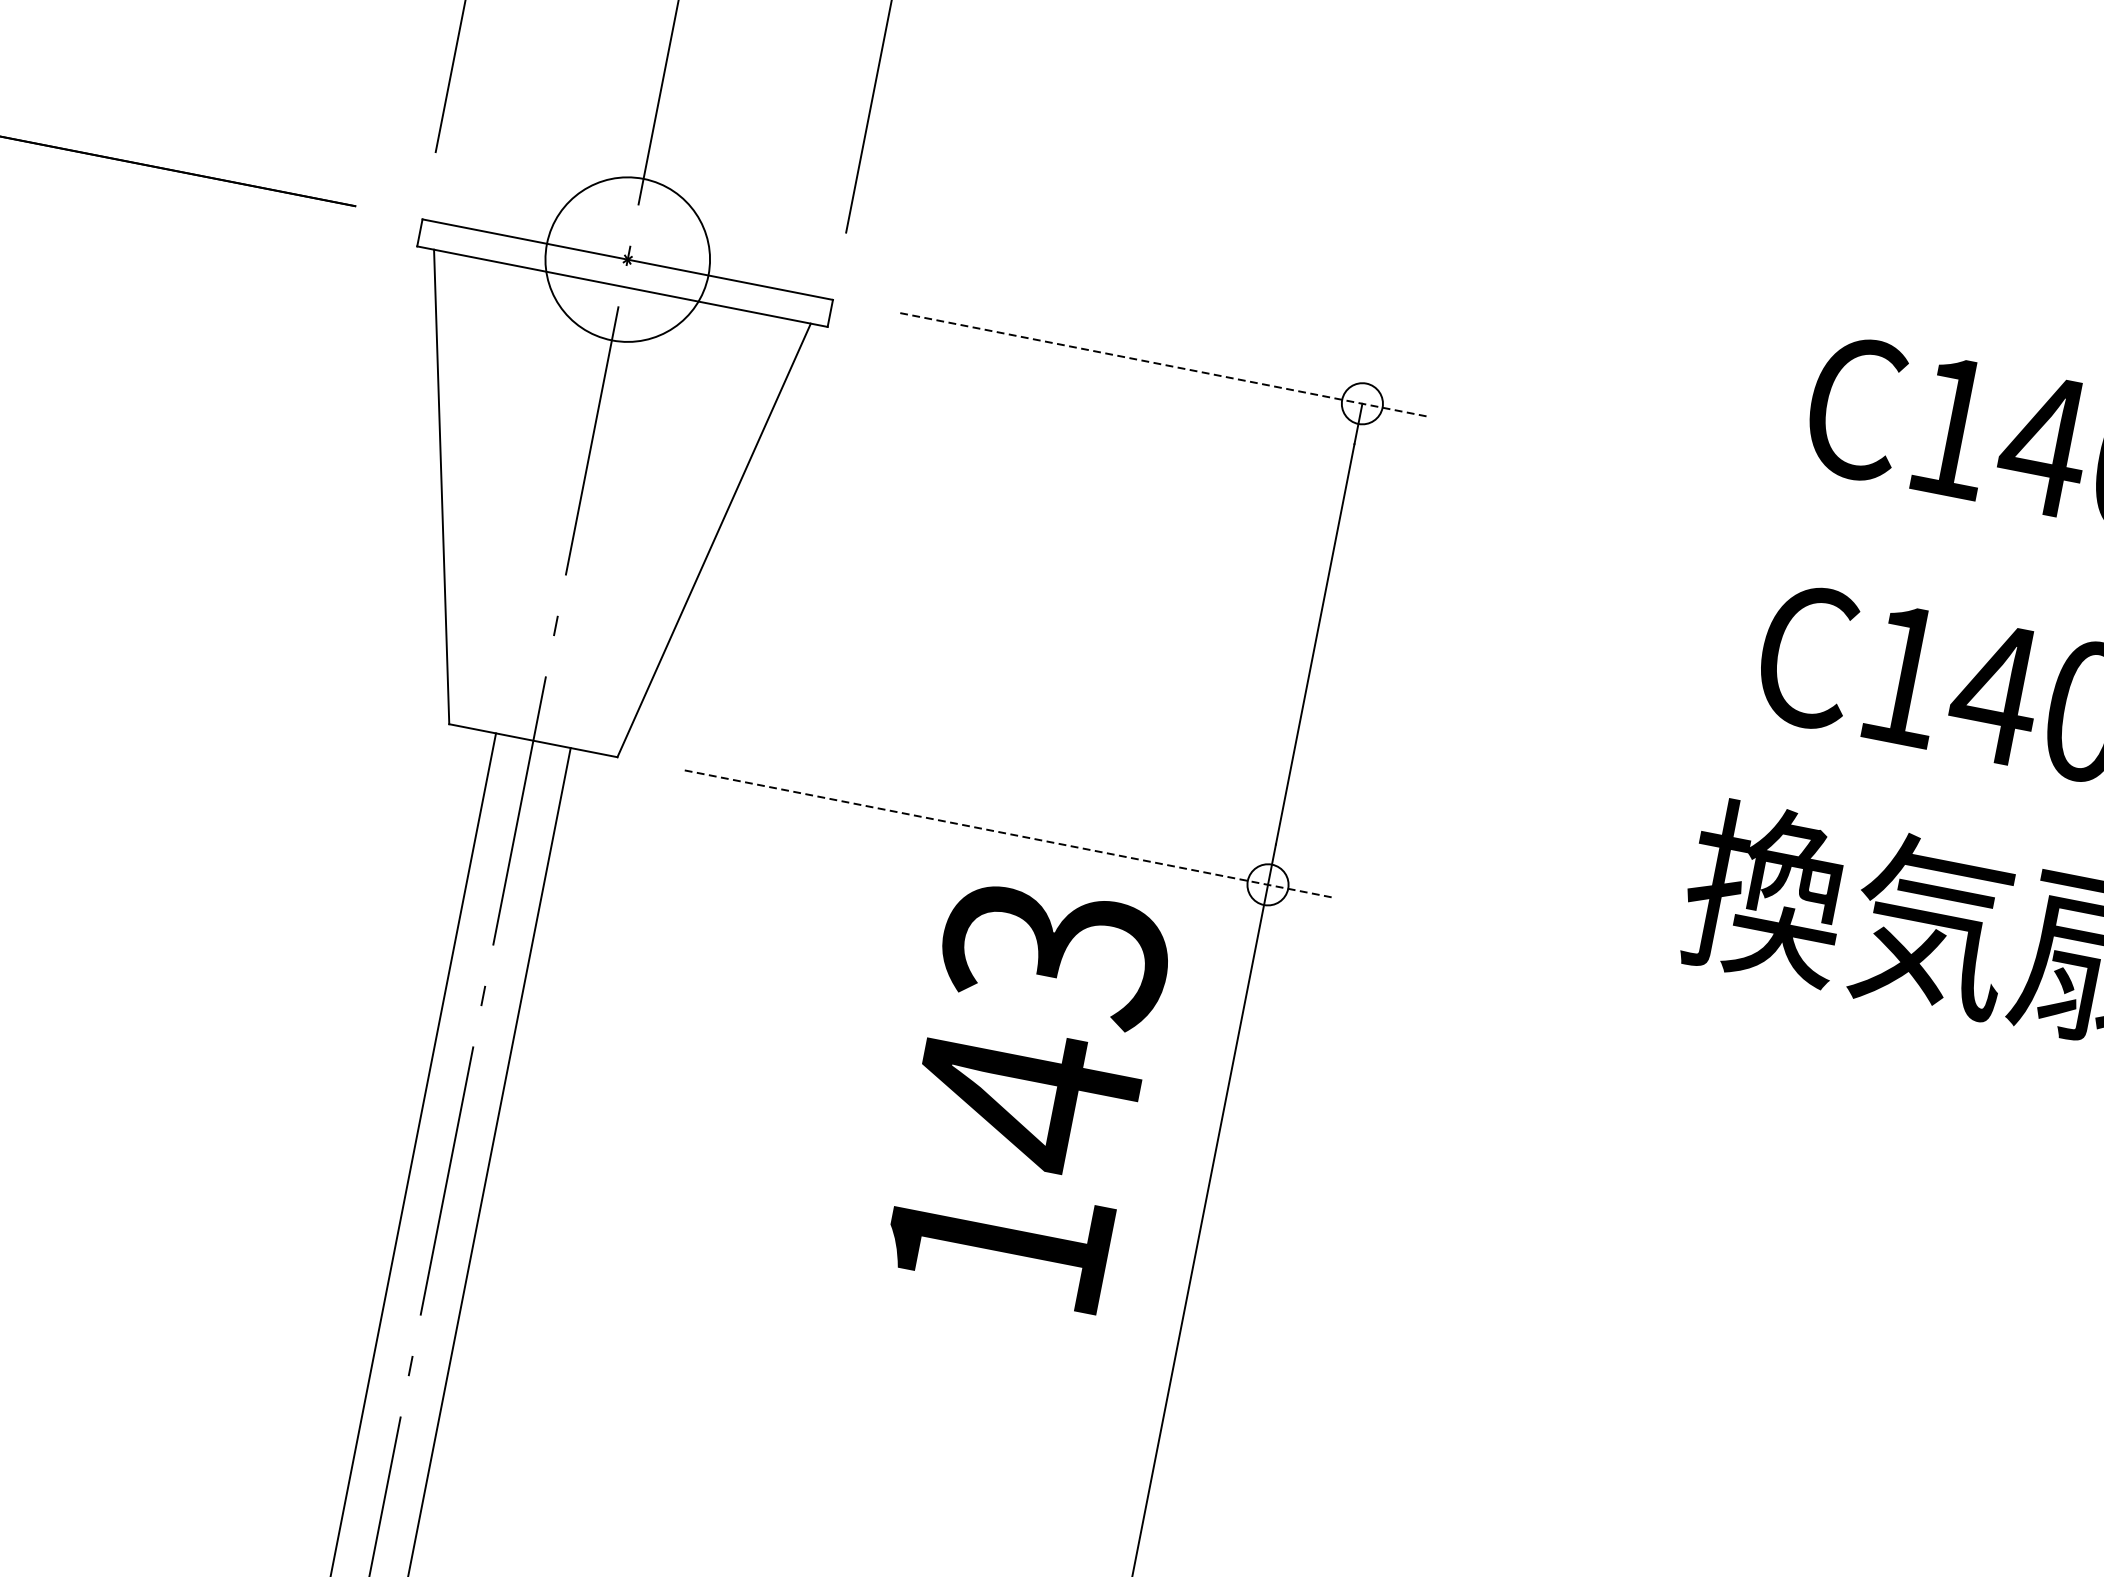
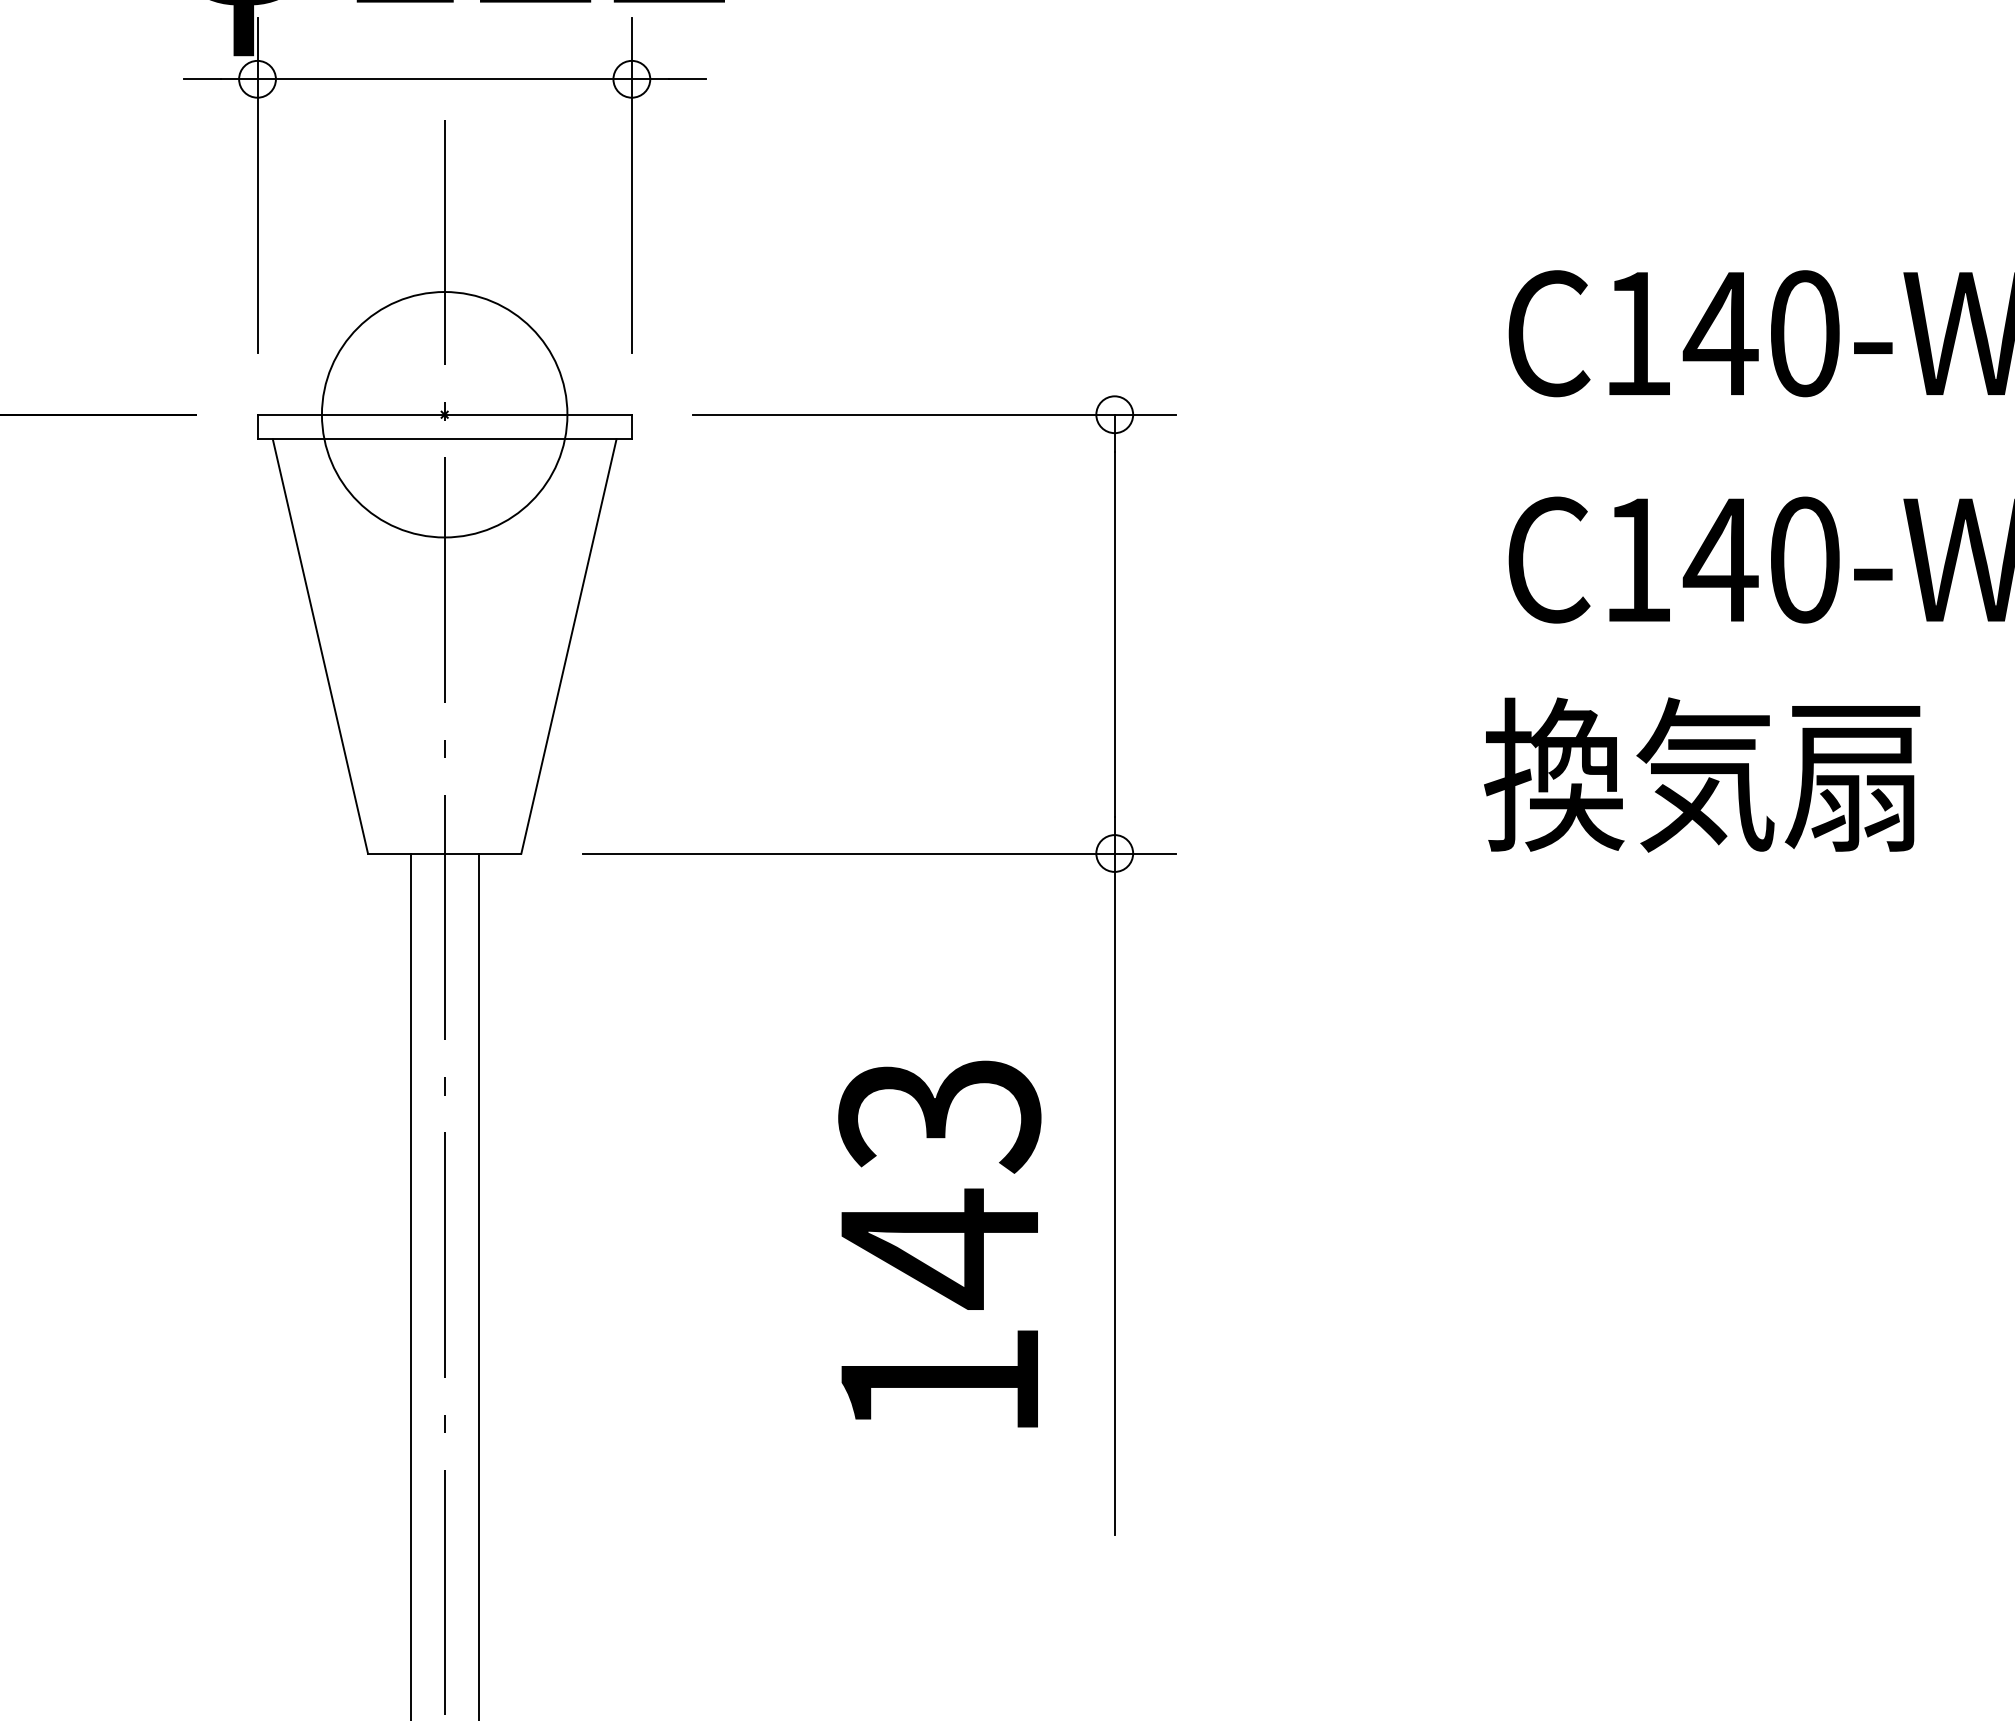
circle: (627, 259) -> (444, 414), size x1.67
line: (1165, 364) -> (935, 414), dashed -> solid
line: (1010, 834) -> (879, 853), dashed -> solid
text: (1027, 1092) -> (939, 1243), moved

